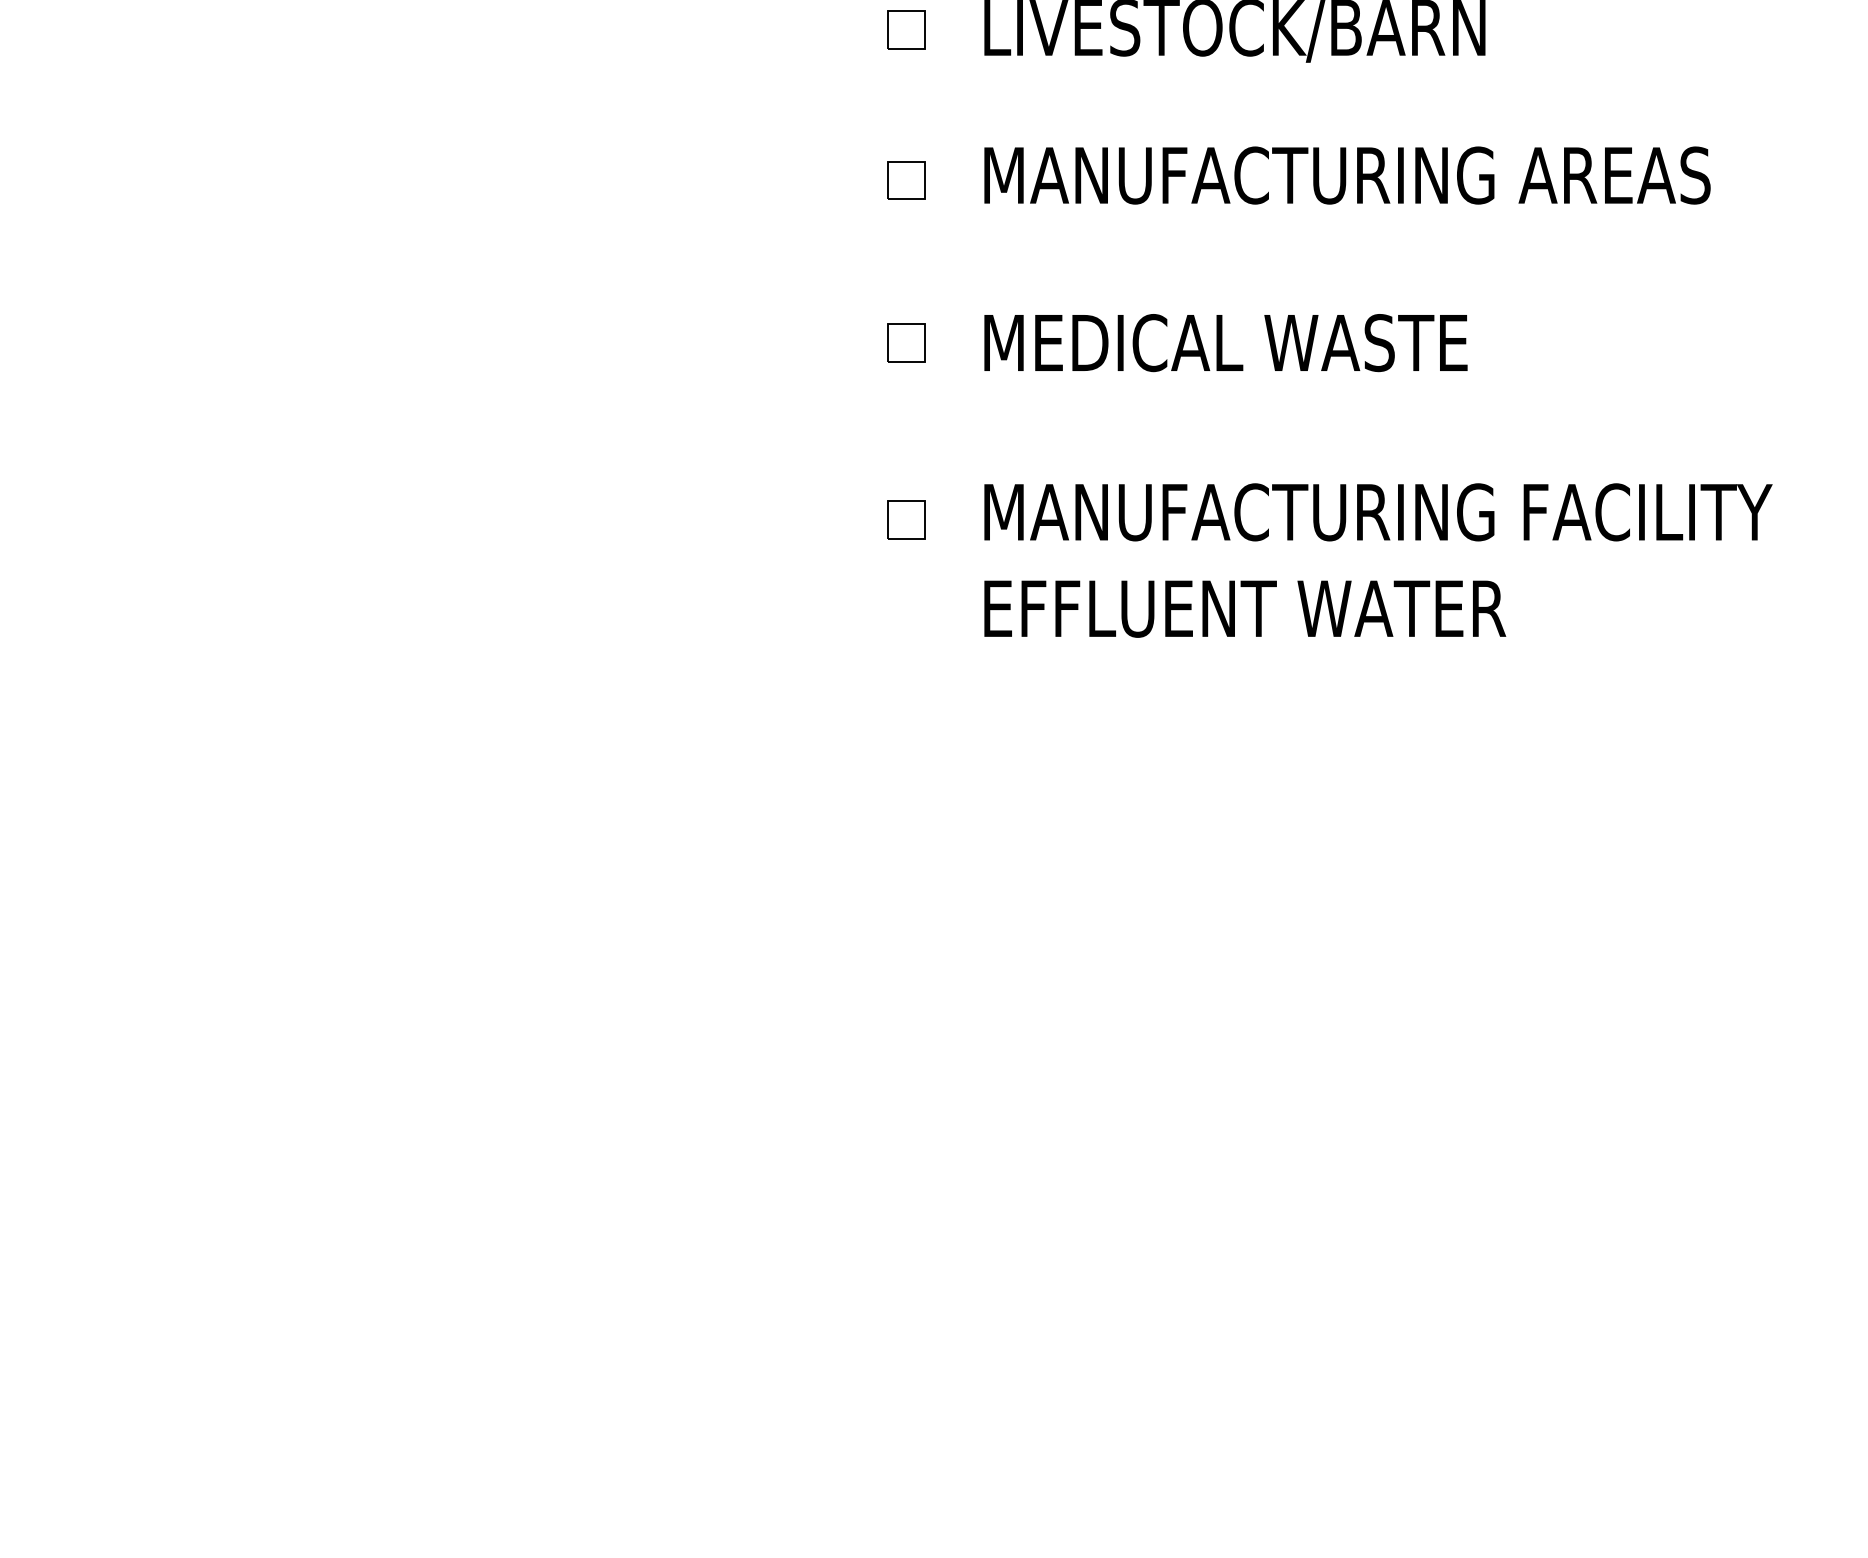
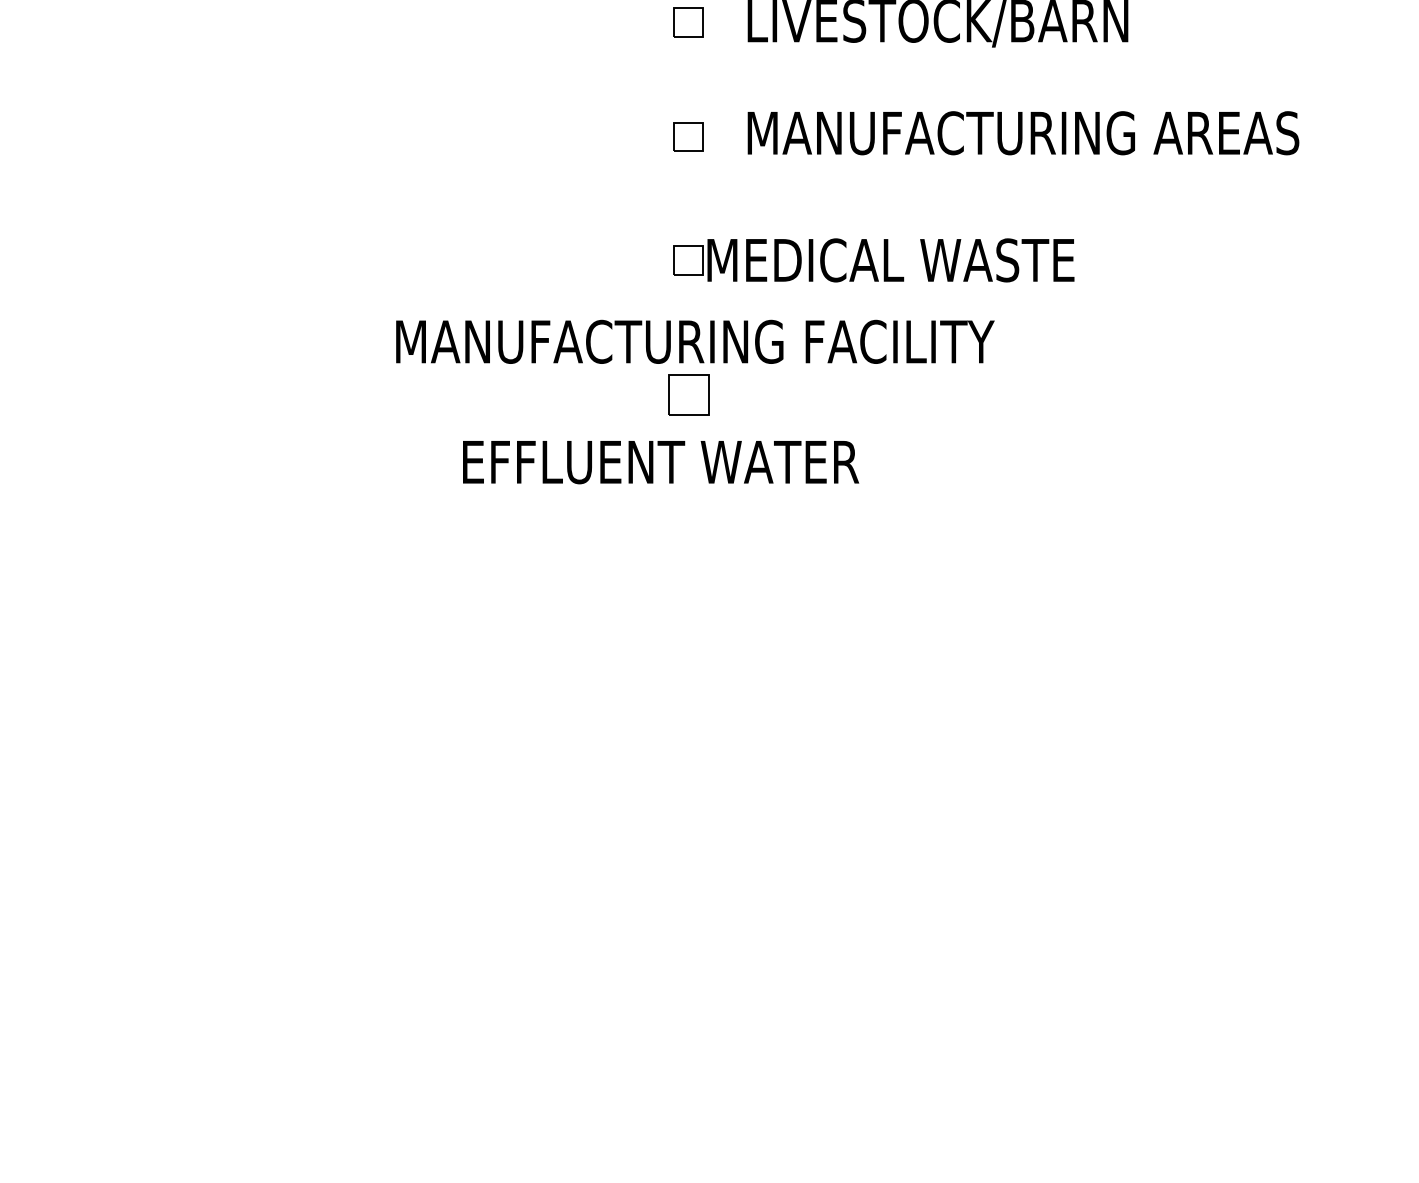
text: (1225, 343) -> (890, 260), moved
text: (1378, 512) -> (695, 342), moved
part: (906, 519) -> (688, 394), size x1.4
text: (1245, 608) -> (661, 462), moved

